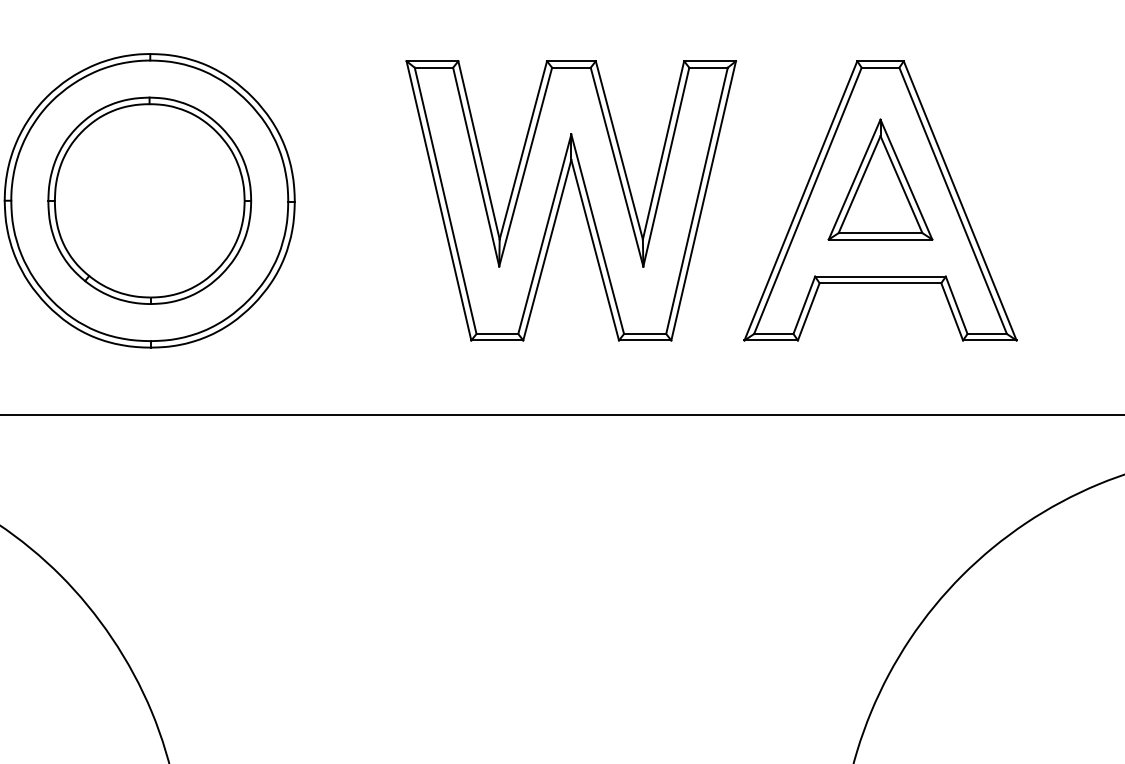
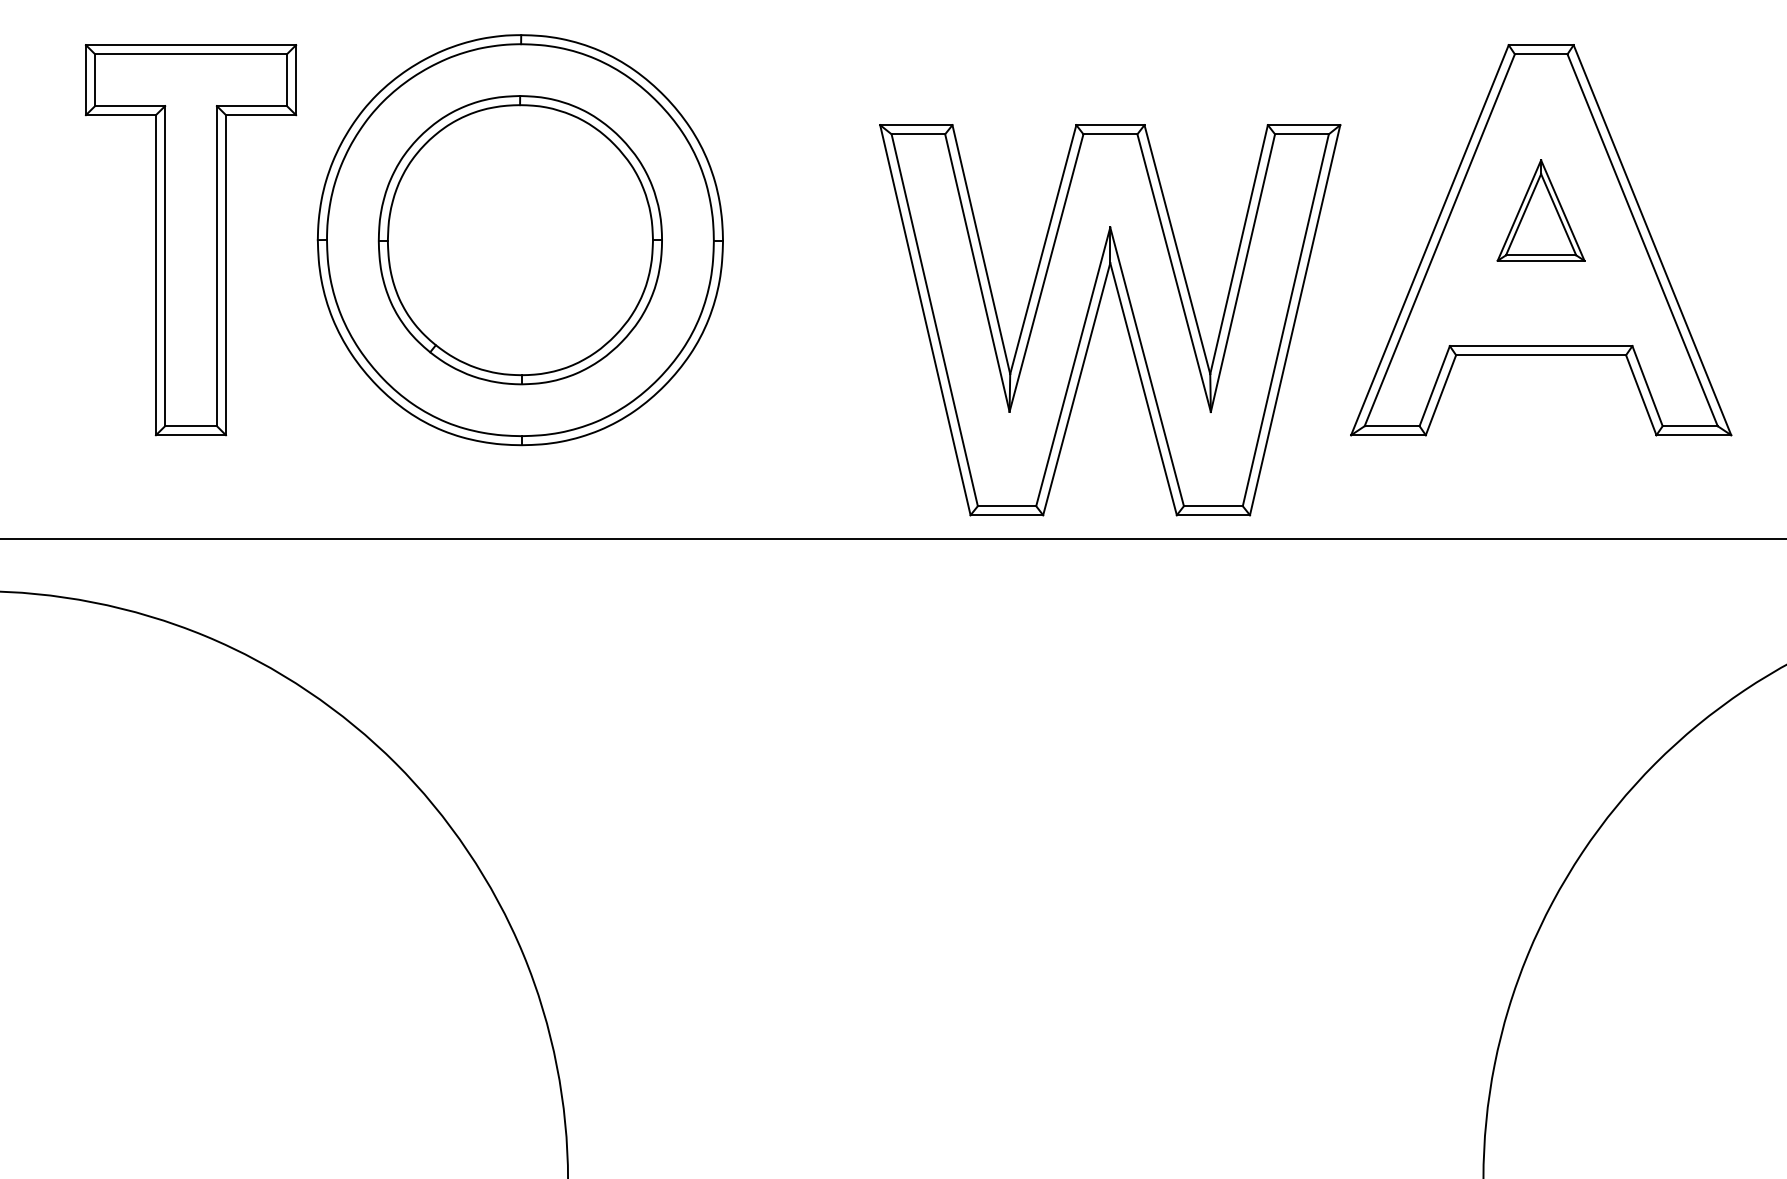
part: (880, 179) -> (1540, 210), size x0.6
part: (580, 198) -> (1123, 317), moved

